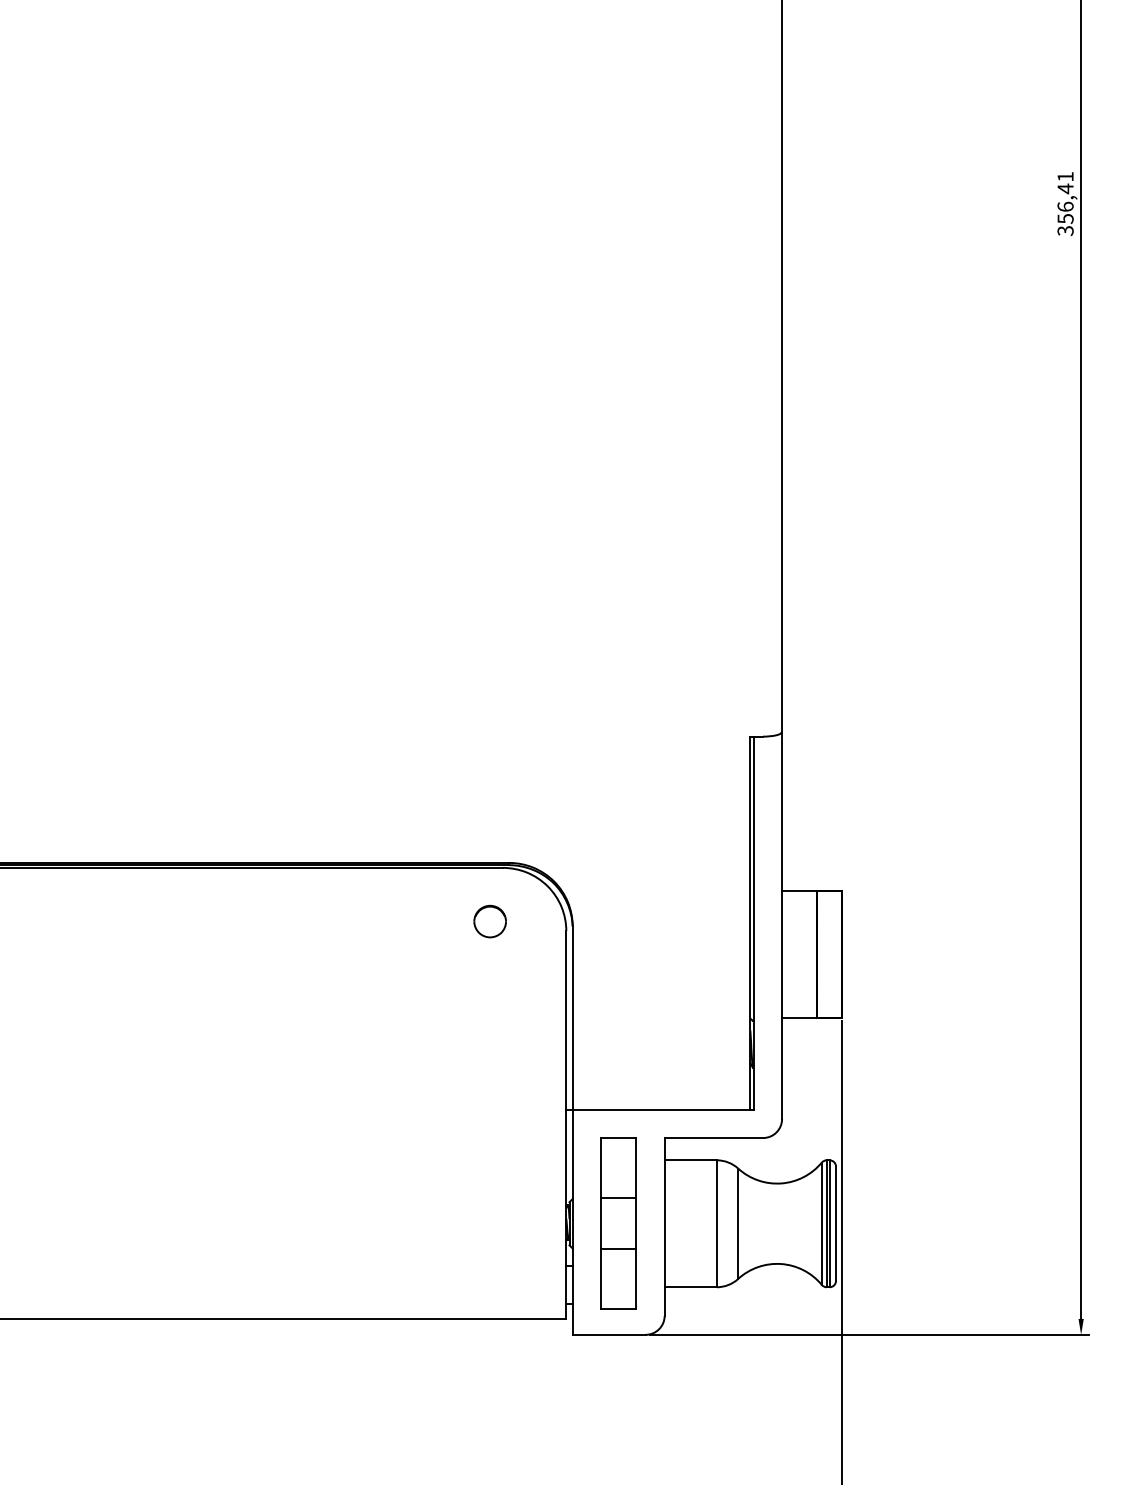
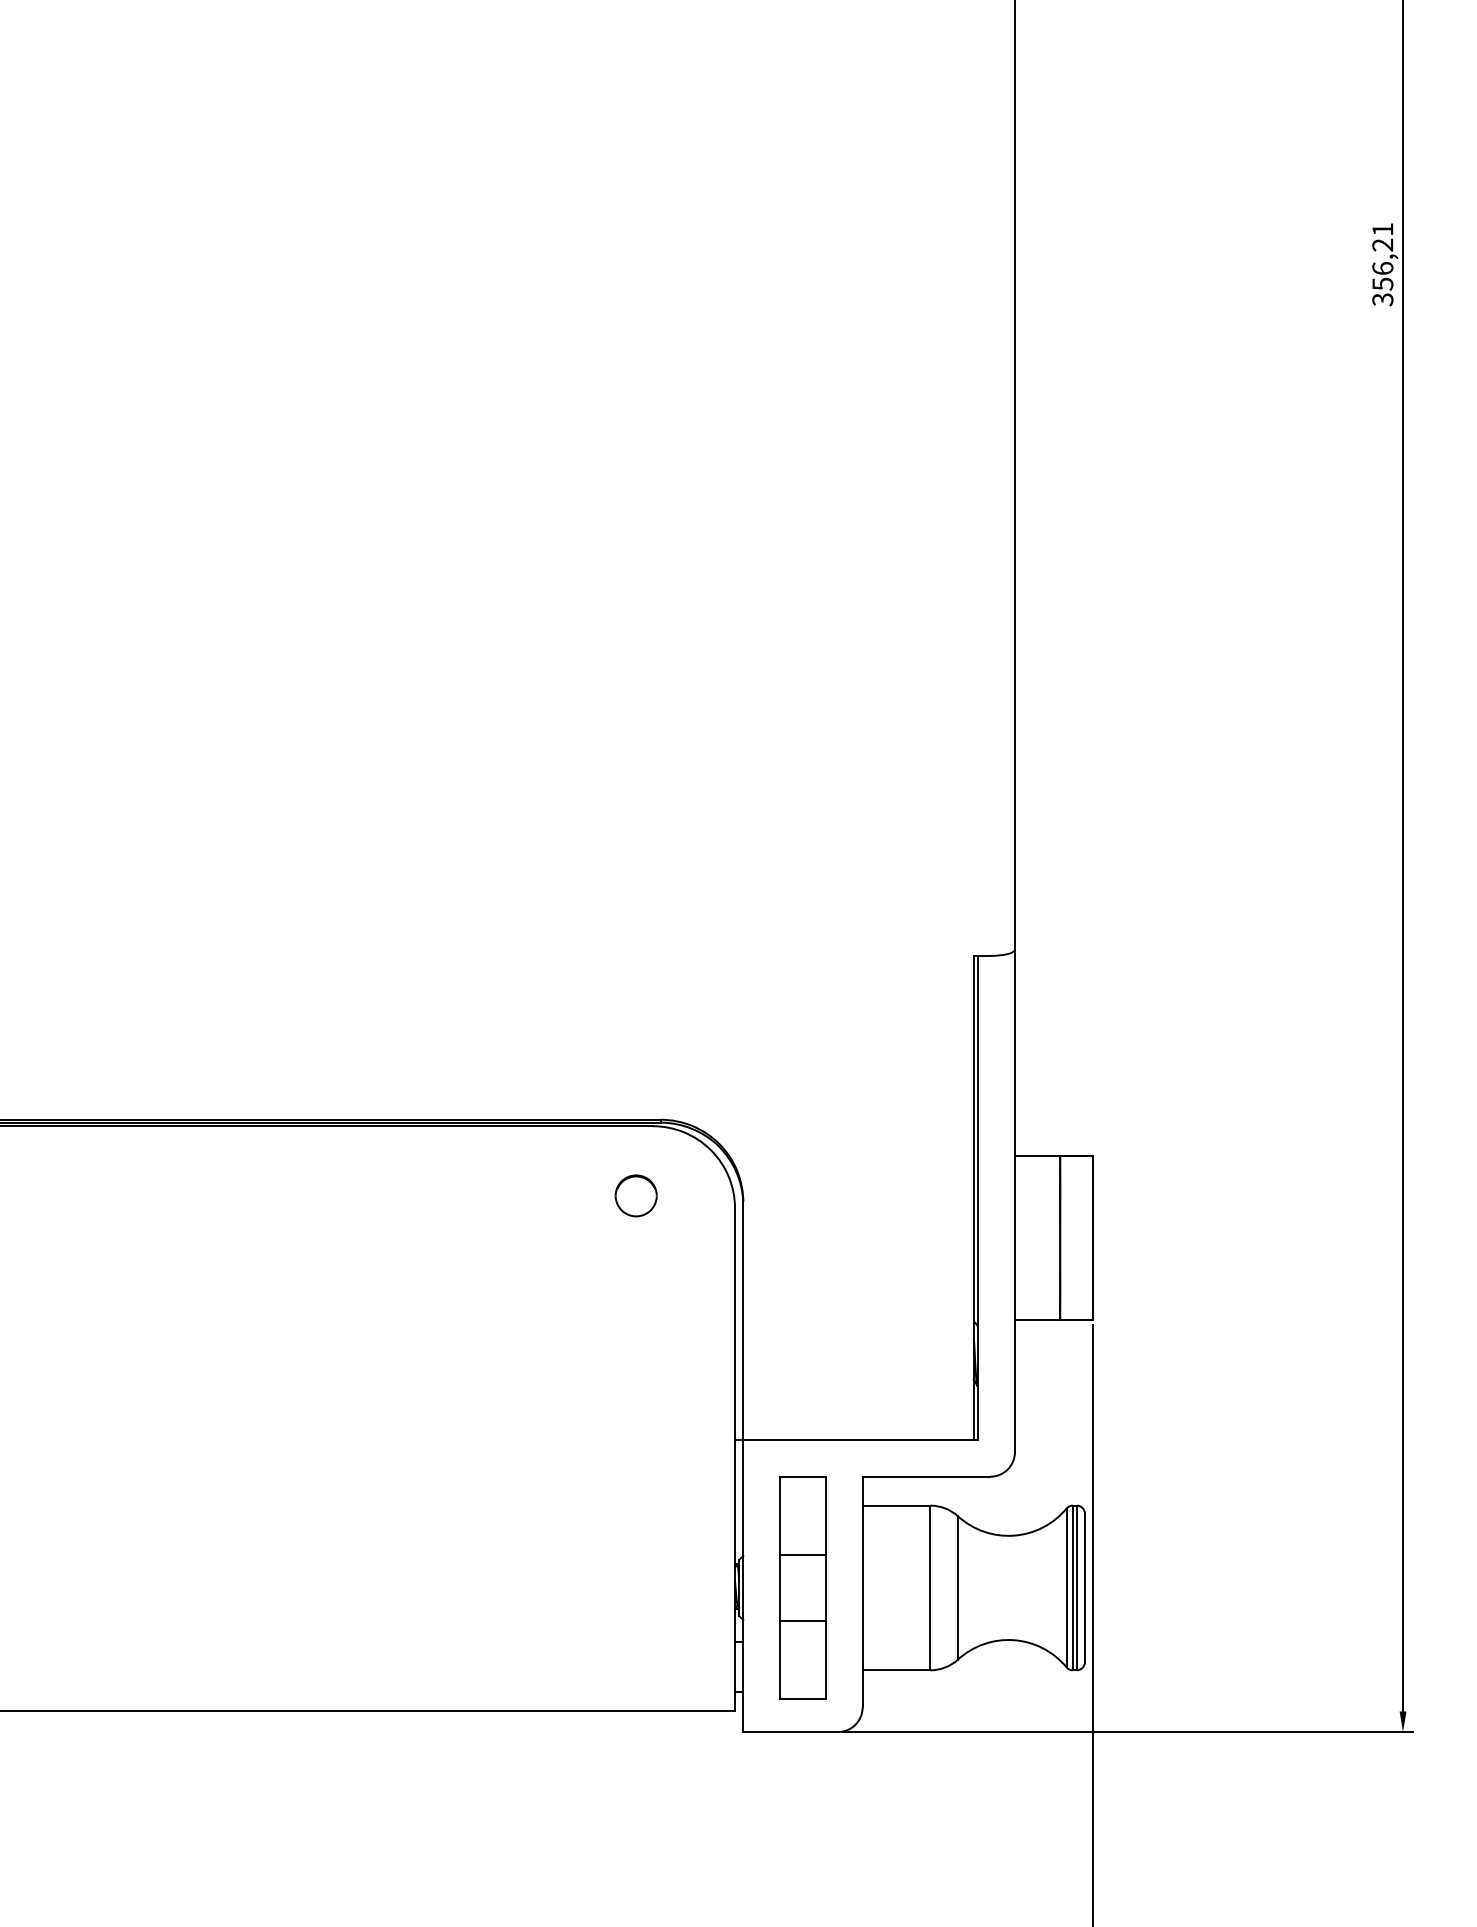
text: (1065, 189) -> (1382, 245), 356,41 -> 356,21

